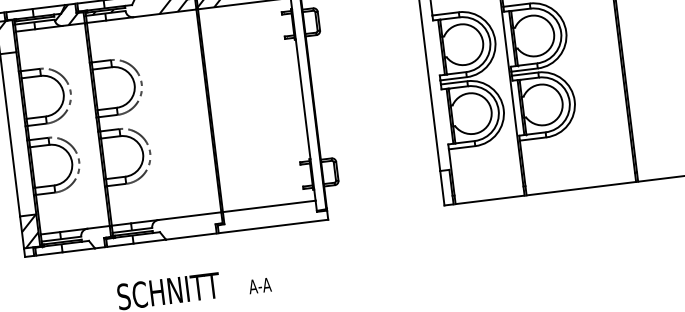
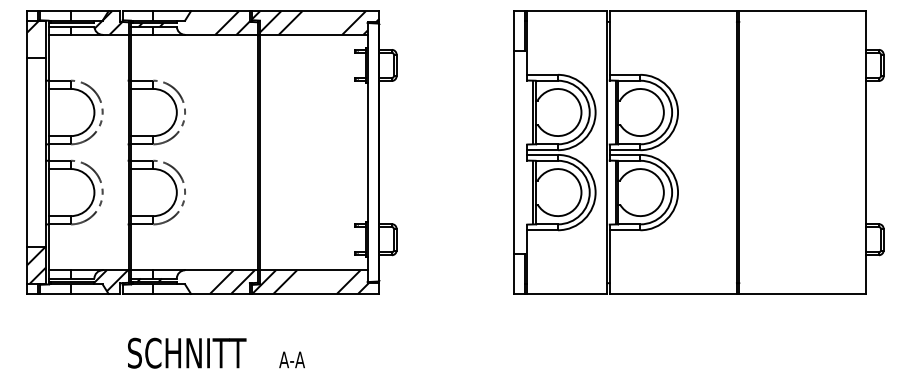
hatch: (271, 215) -> (315, 281), added
hatch: (168, 228) -> (195, 281), added
hatch: (95, 236) -> (110, 280), added

